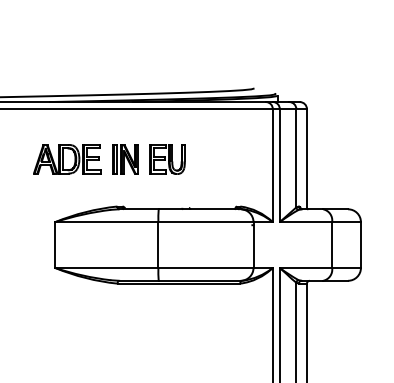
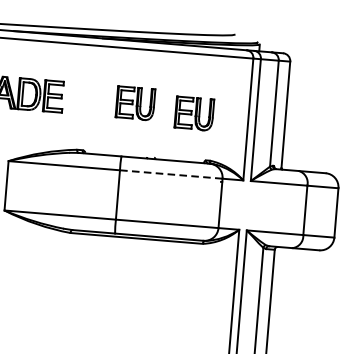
part: (125, 159) -> (90, 99), removed
part: (222, 164) -> (194, 113), added
line: (205, 222) -> (170, 174), solid -> dashed

